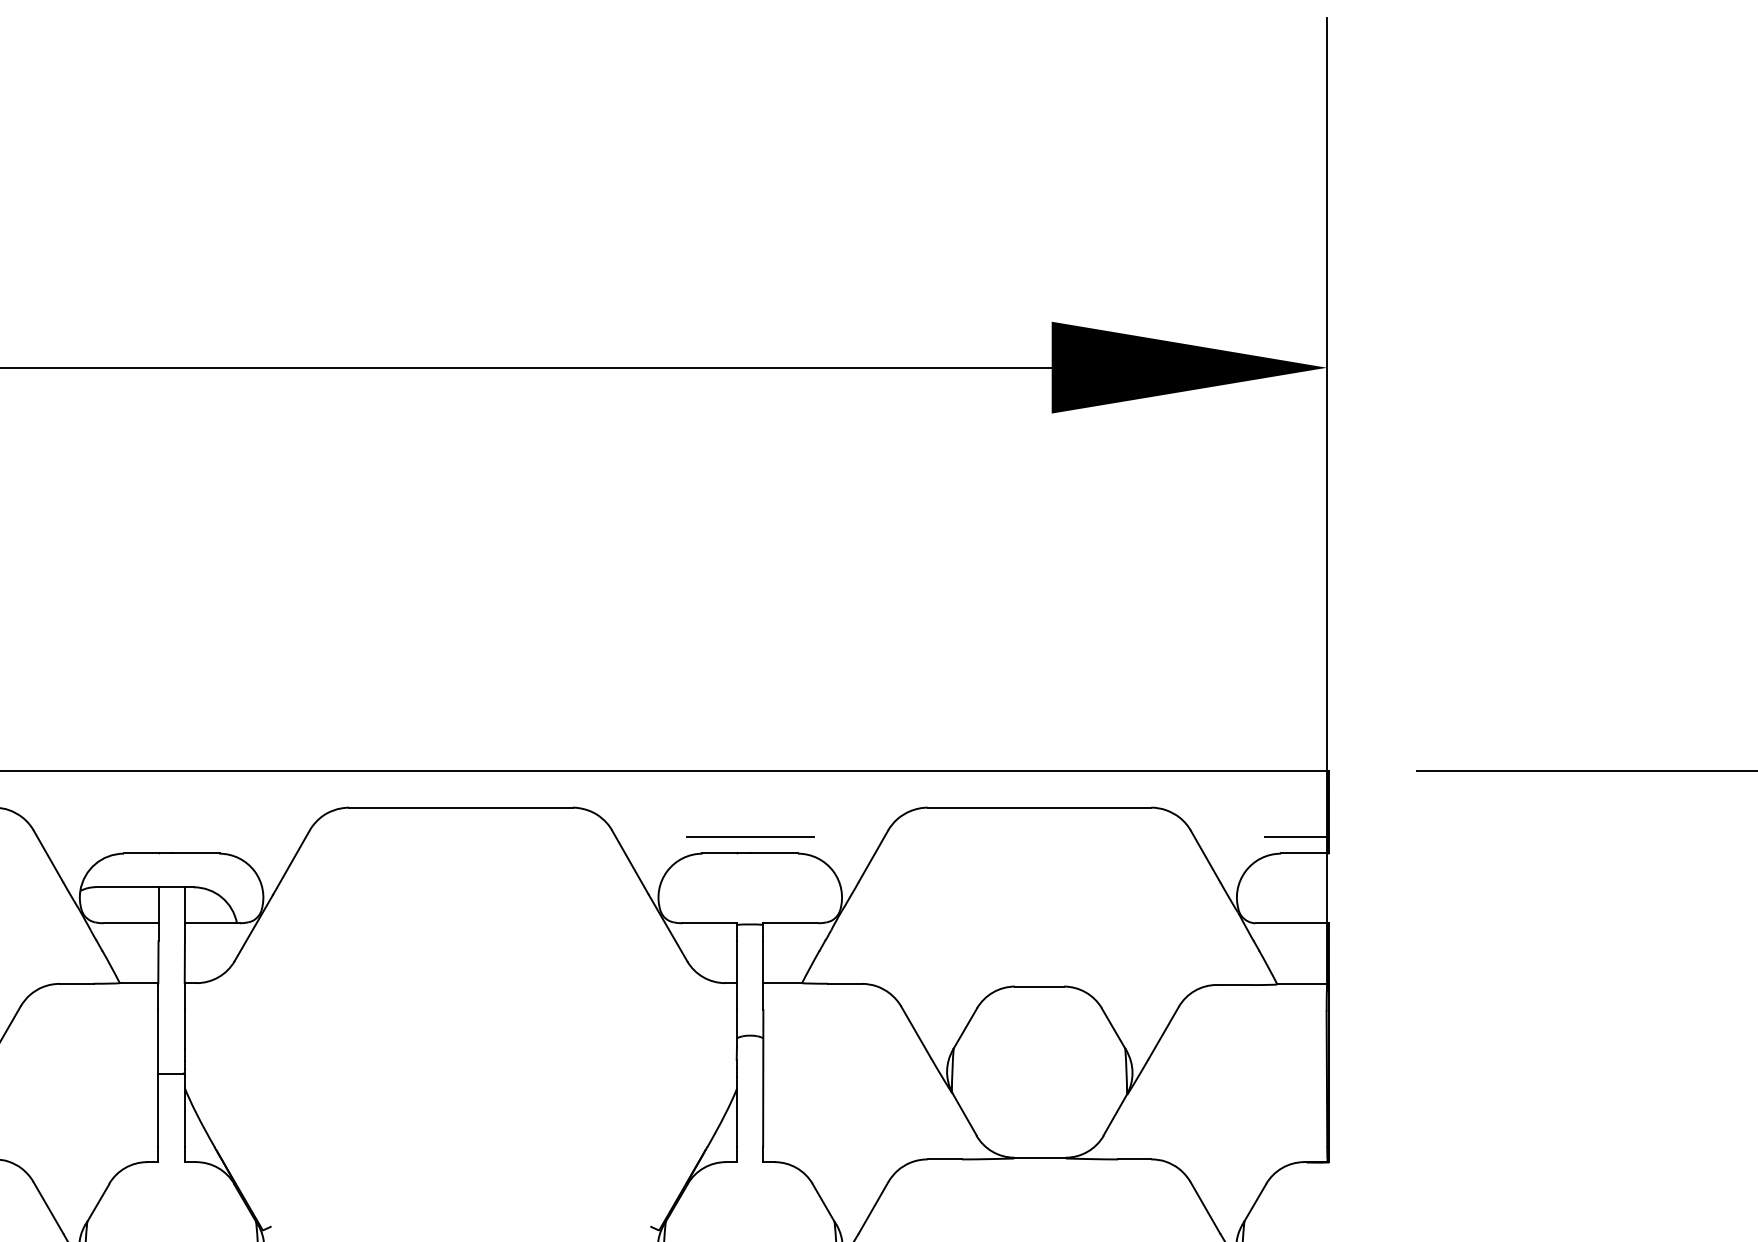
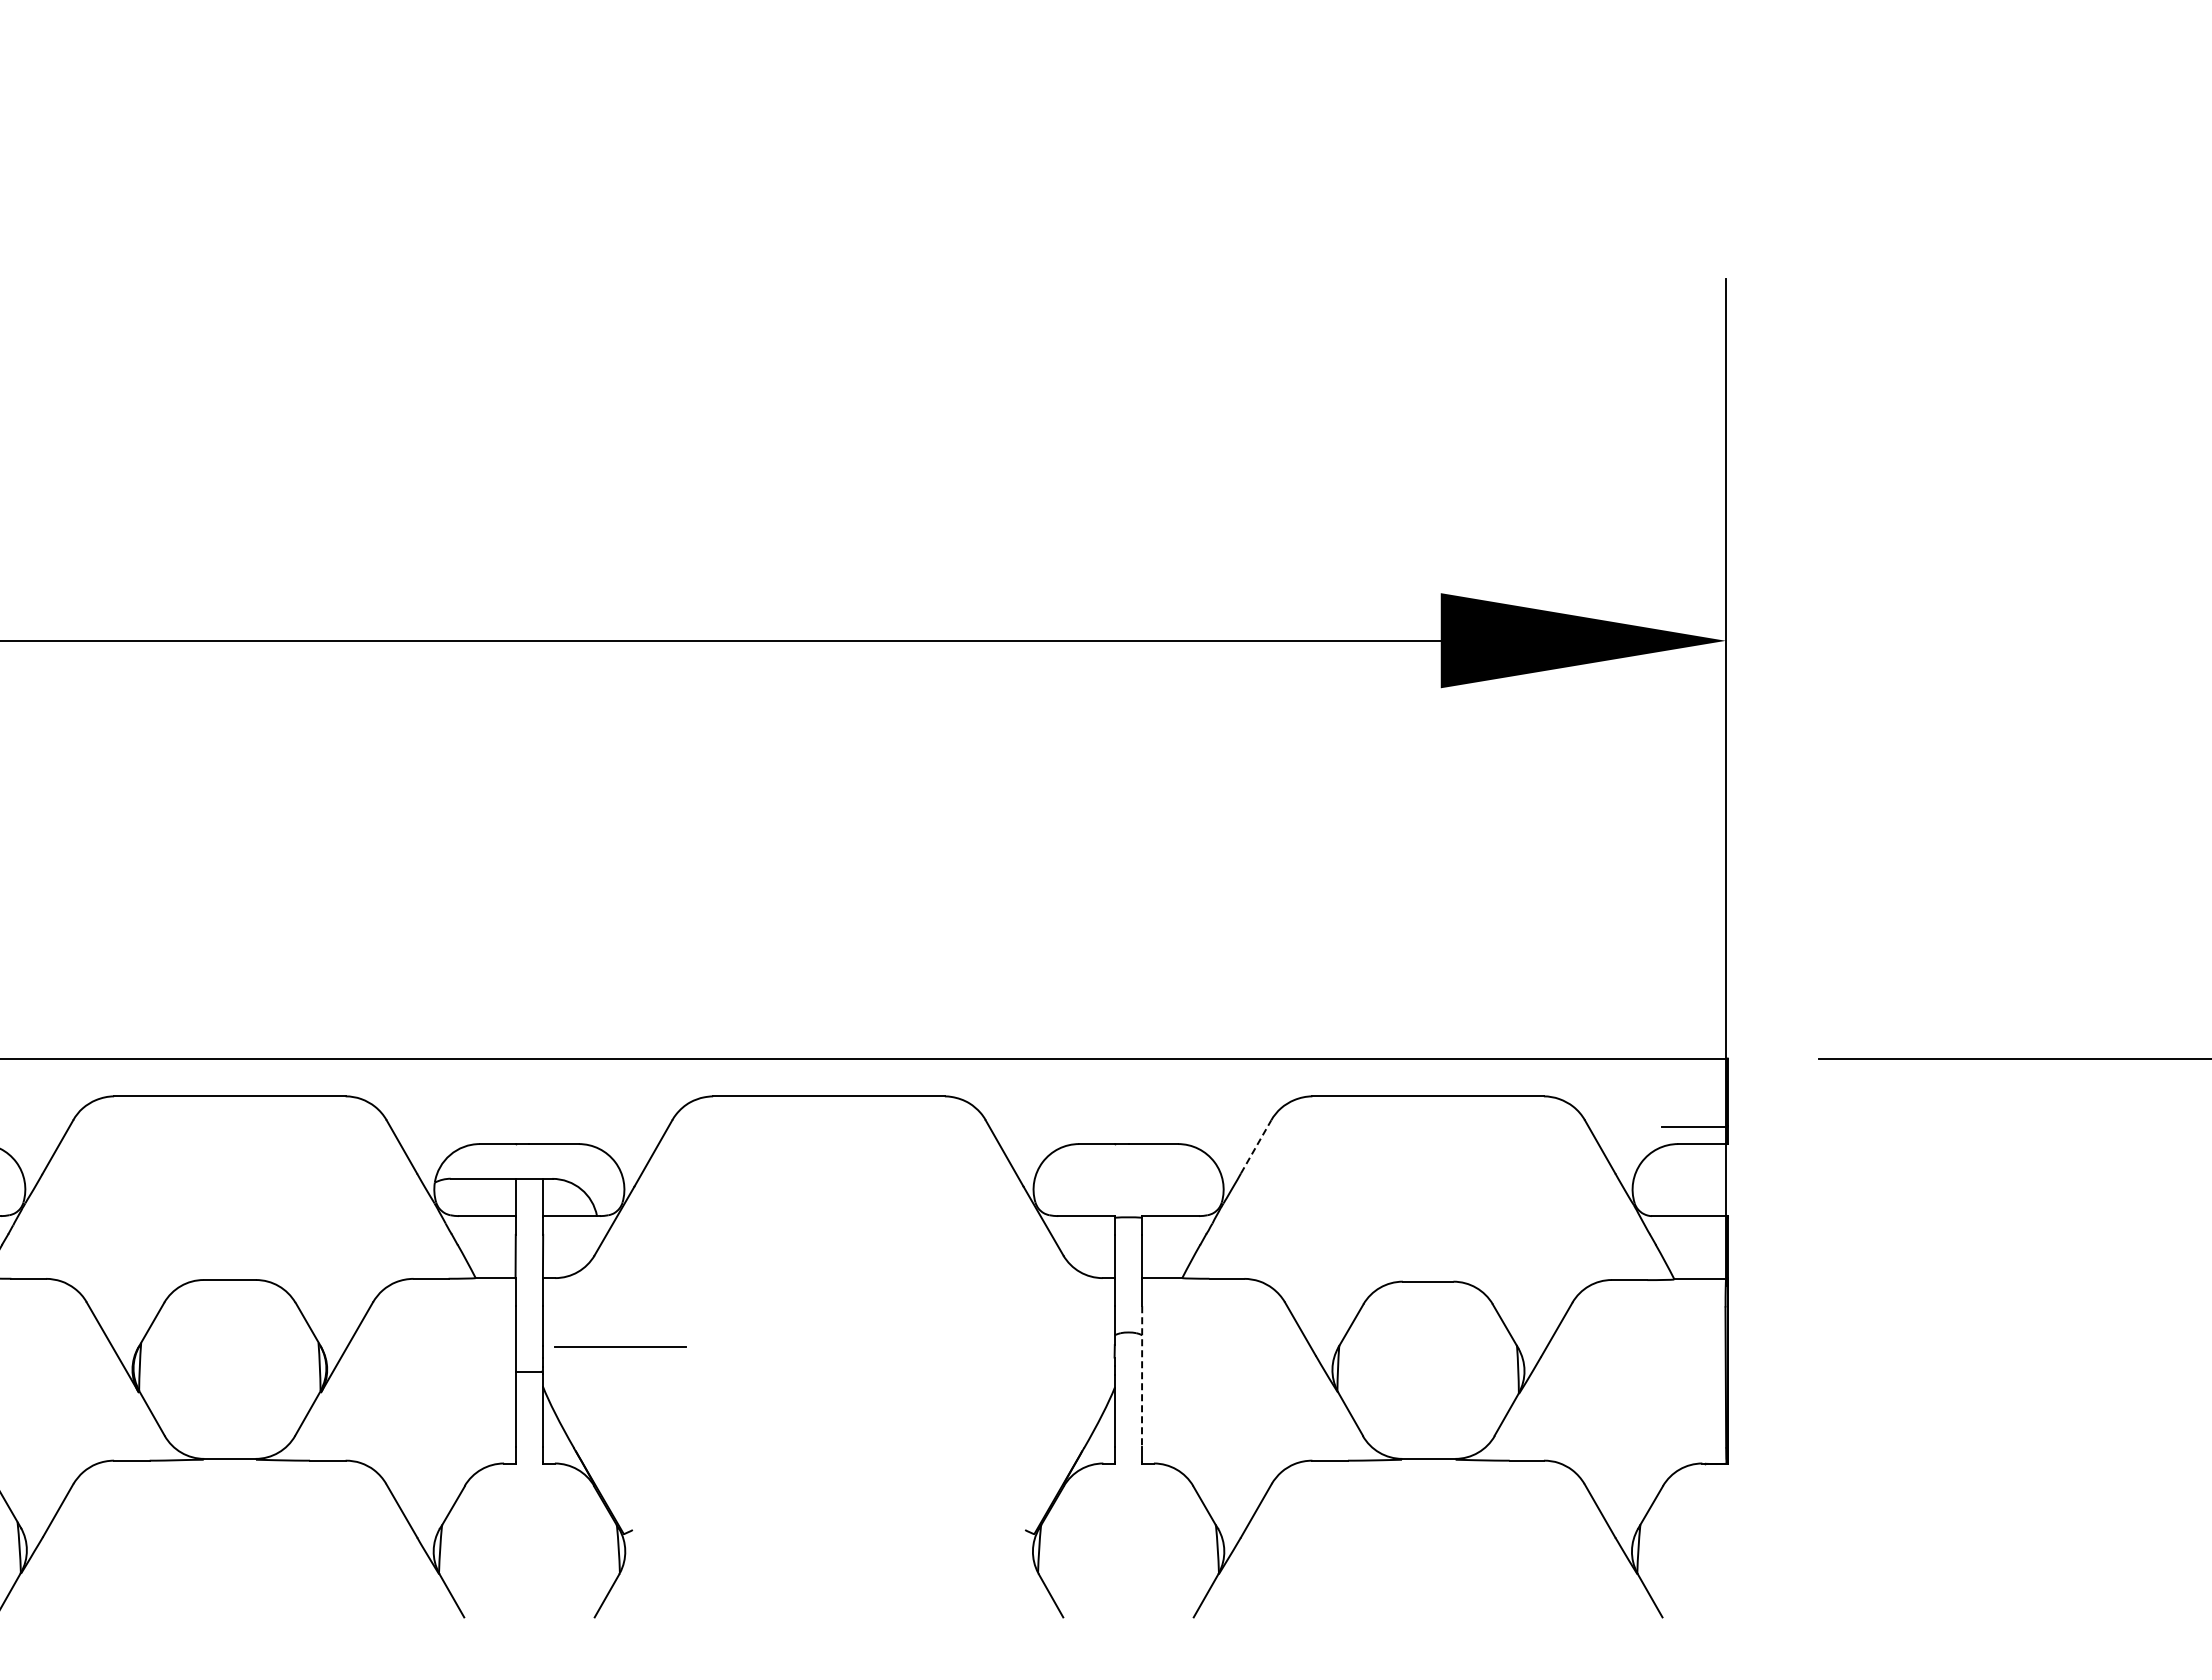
line: (750, 836) -> (620, 1346), moved
line: (873, 856) -> (1256, 1146), solid -> dashed
line: (763, 1078) -> (1142, 1376), solid -> dashed

